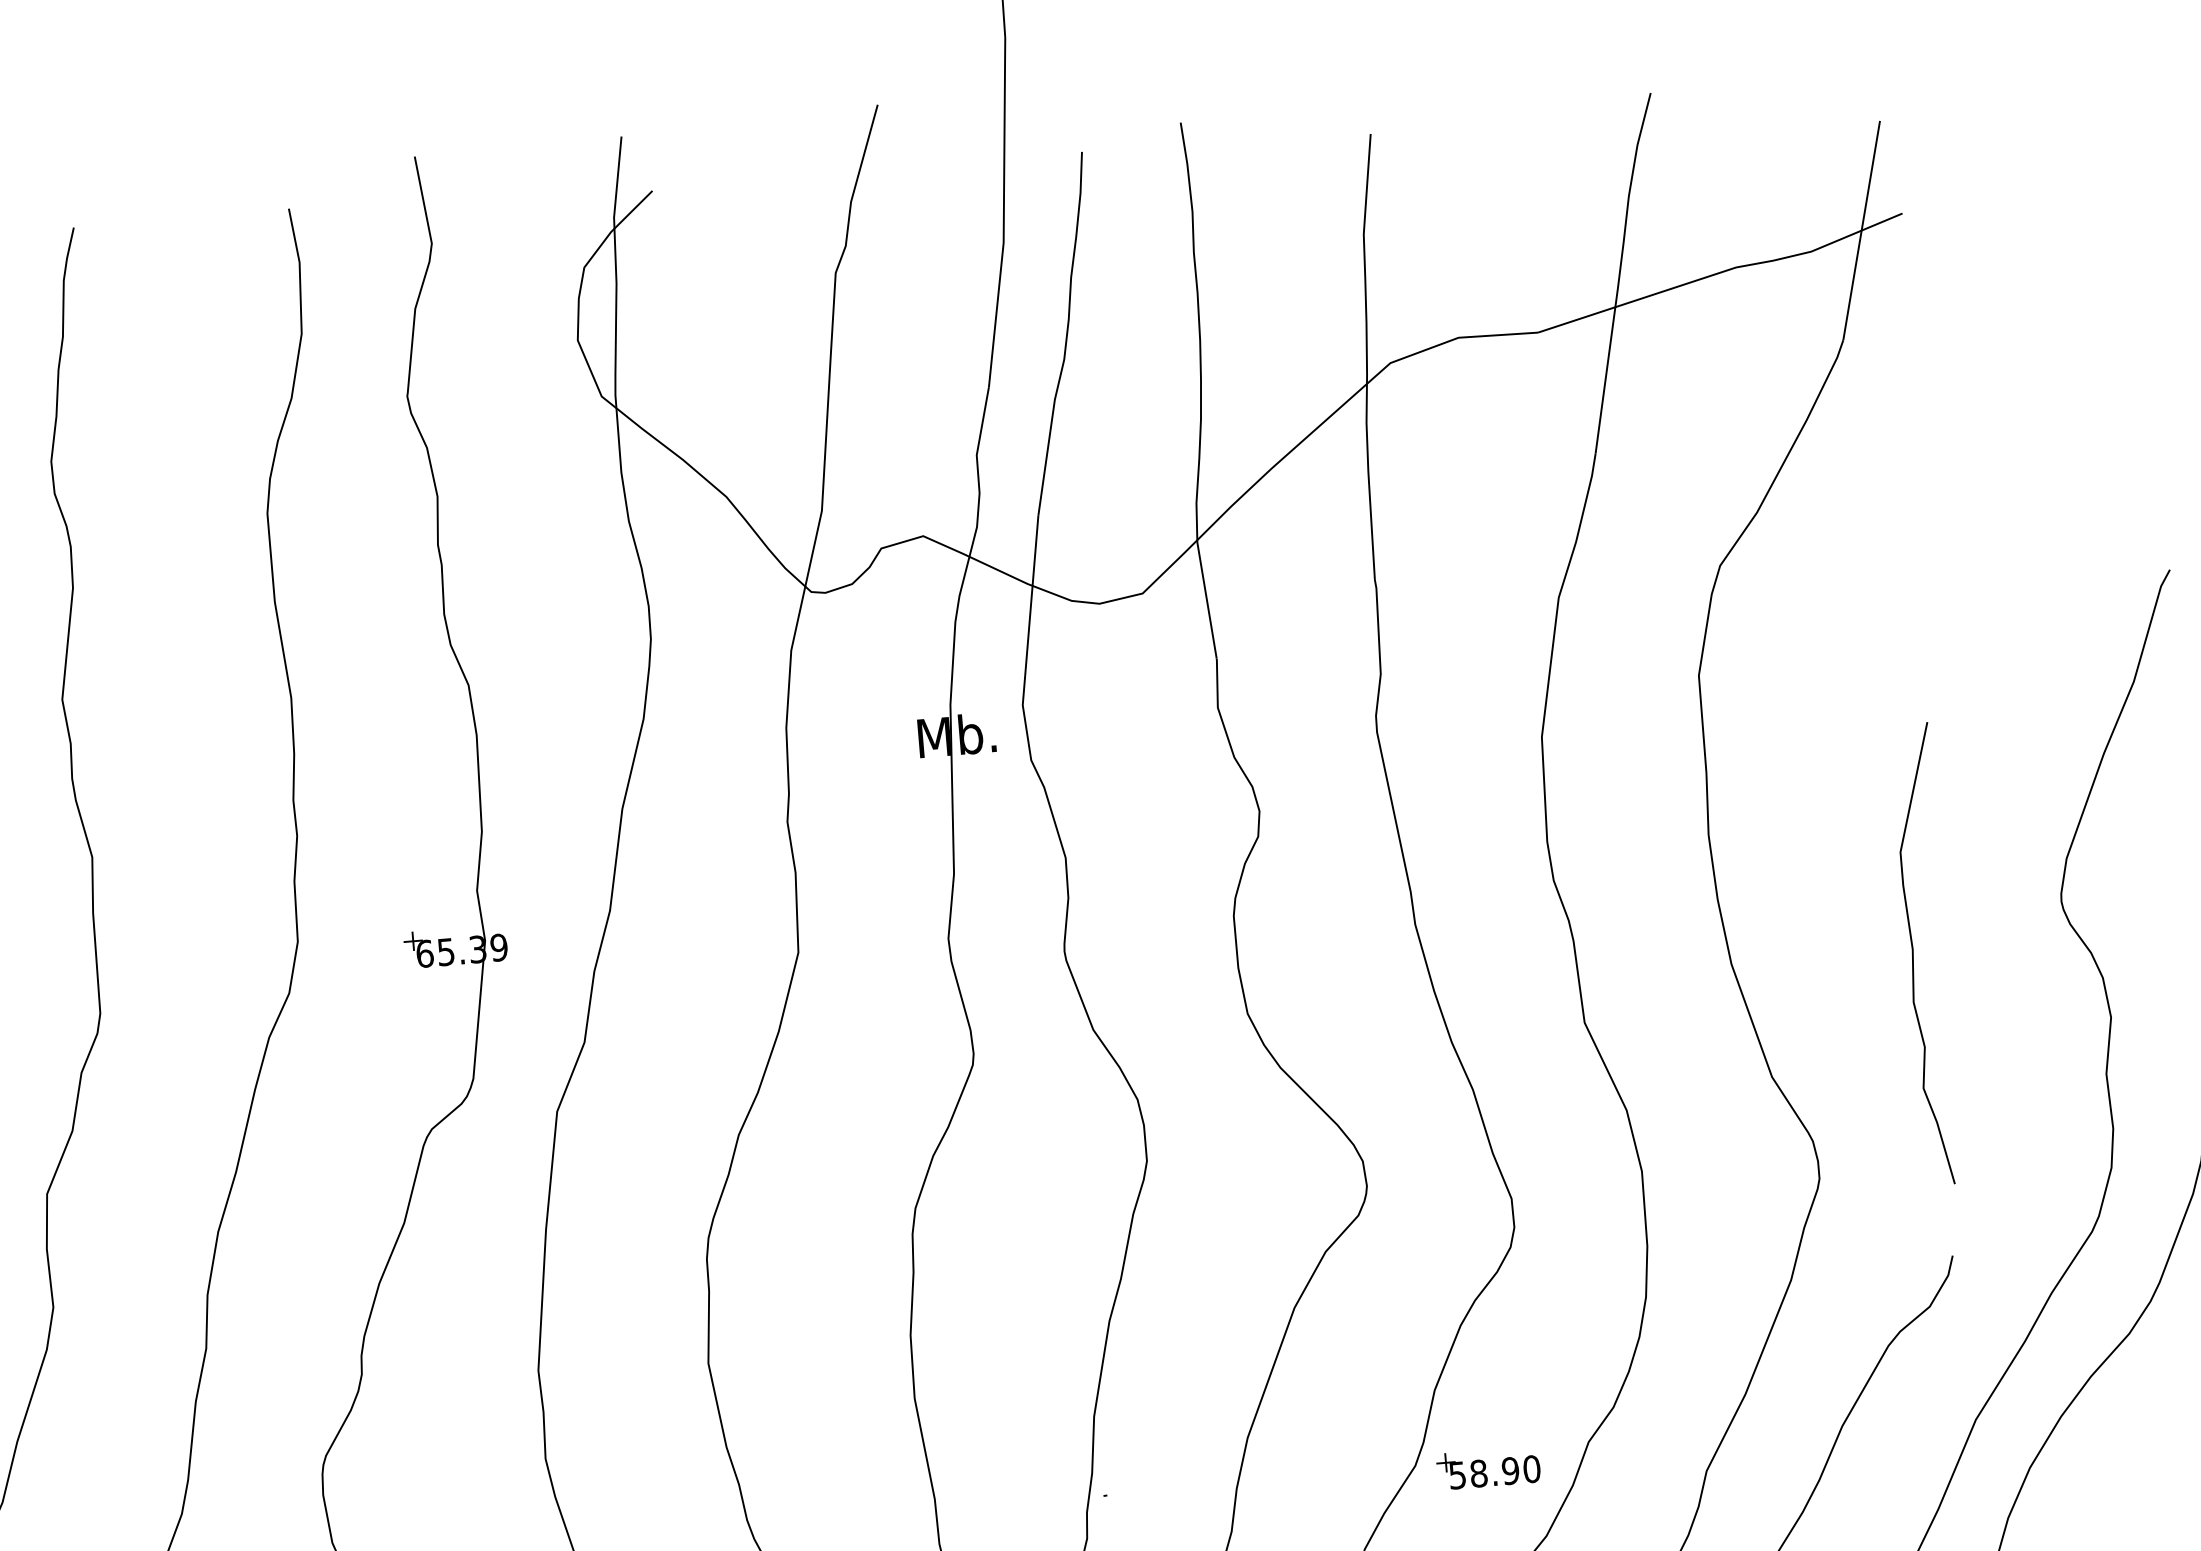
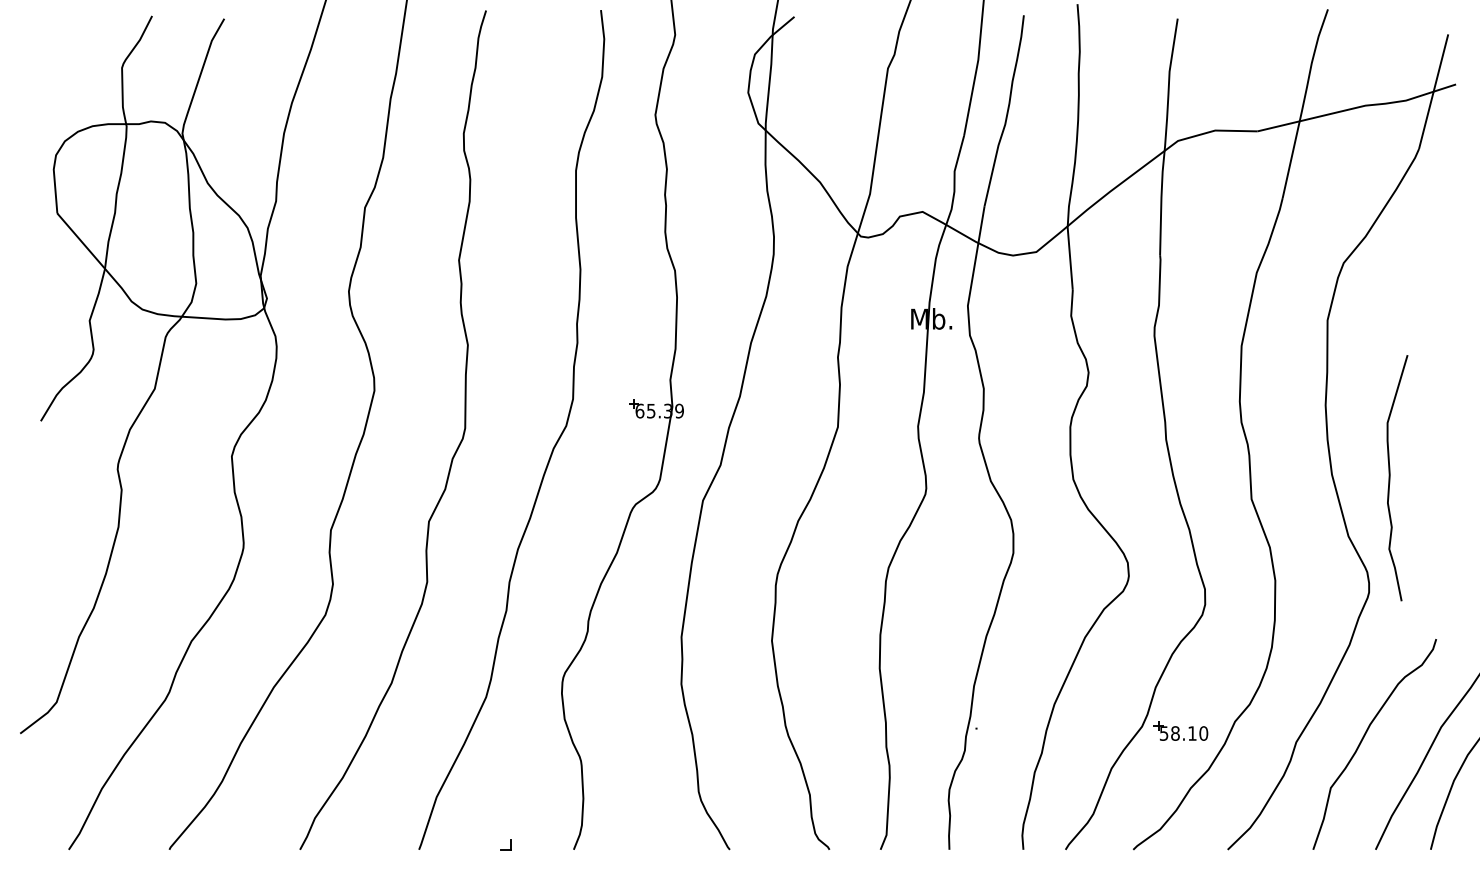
curve: (1914, 955) -> (1390, 478), moved
text: (1510, 1470) -> (1192, 733), 58.90 -> 58.10

